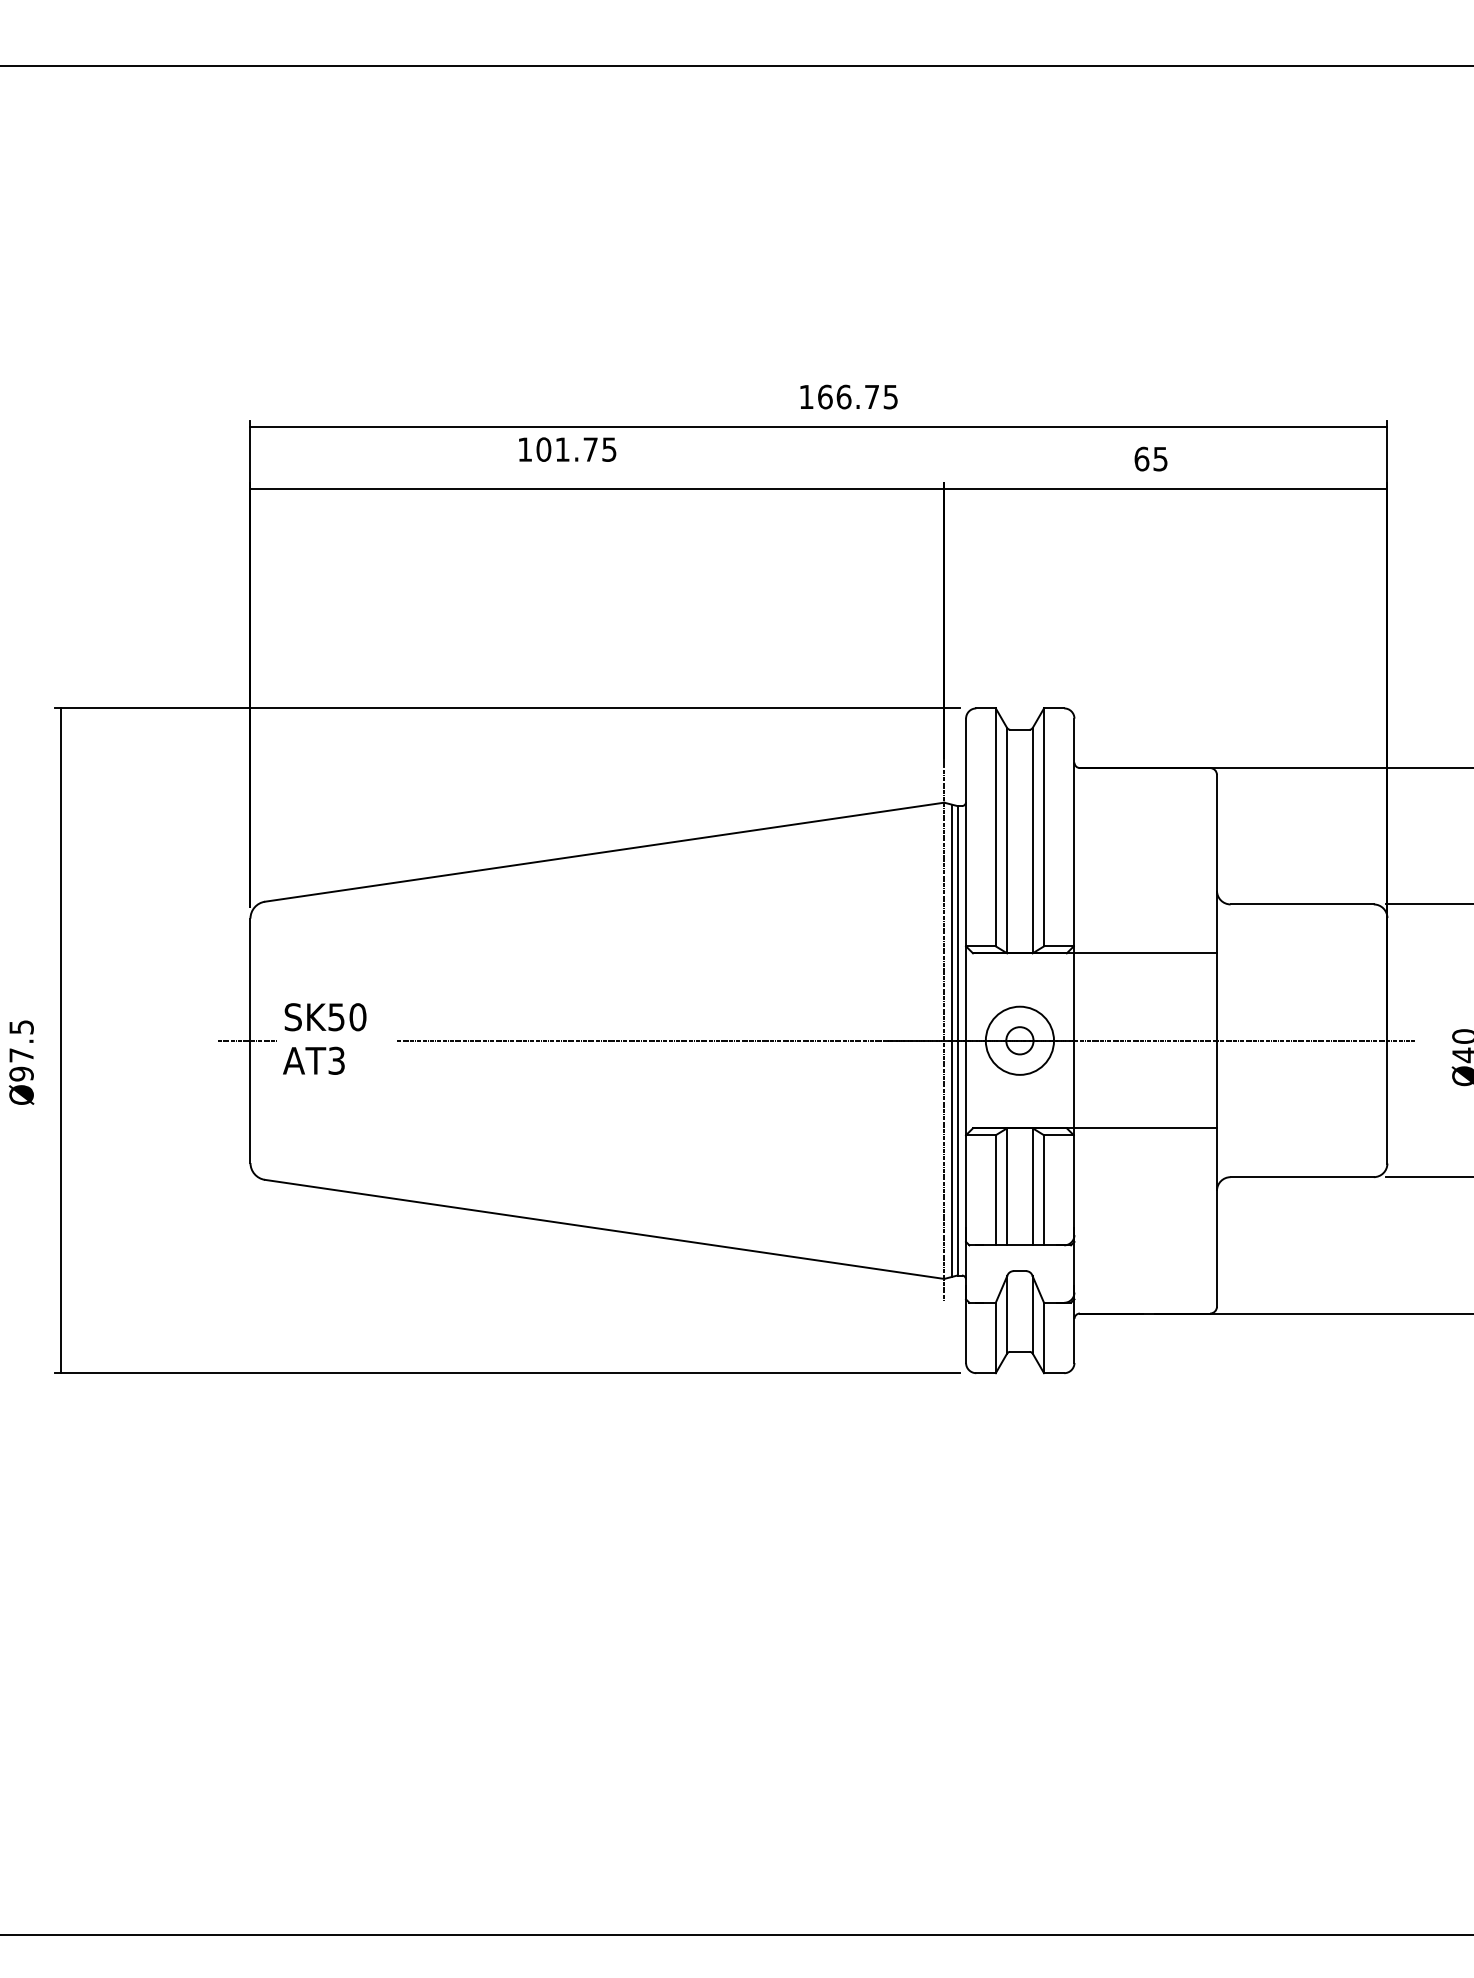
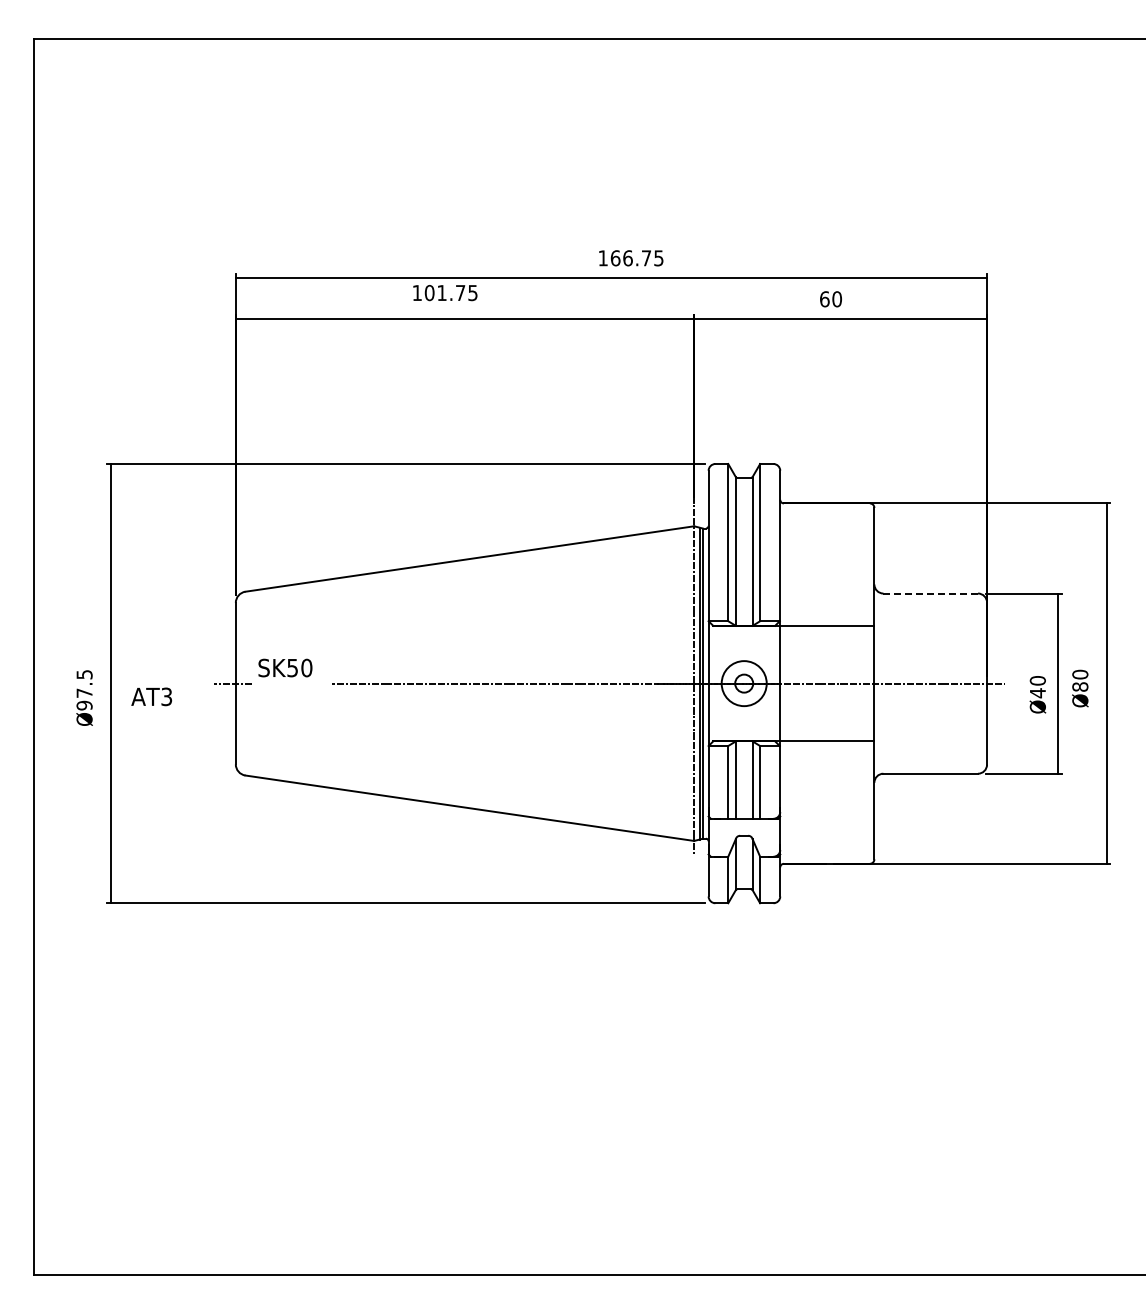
text: (1161, 459) -> (837, 299), 65 -> 60
line: (1303, 904) -> (931, 593), solid -> dashed
text: (313, 1060) -> (151, 696), moved

